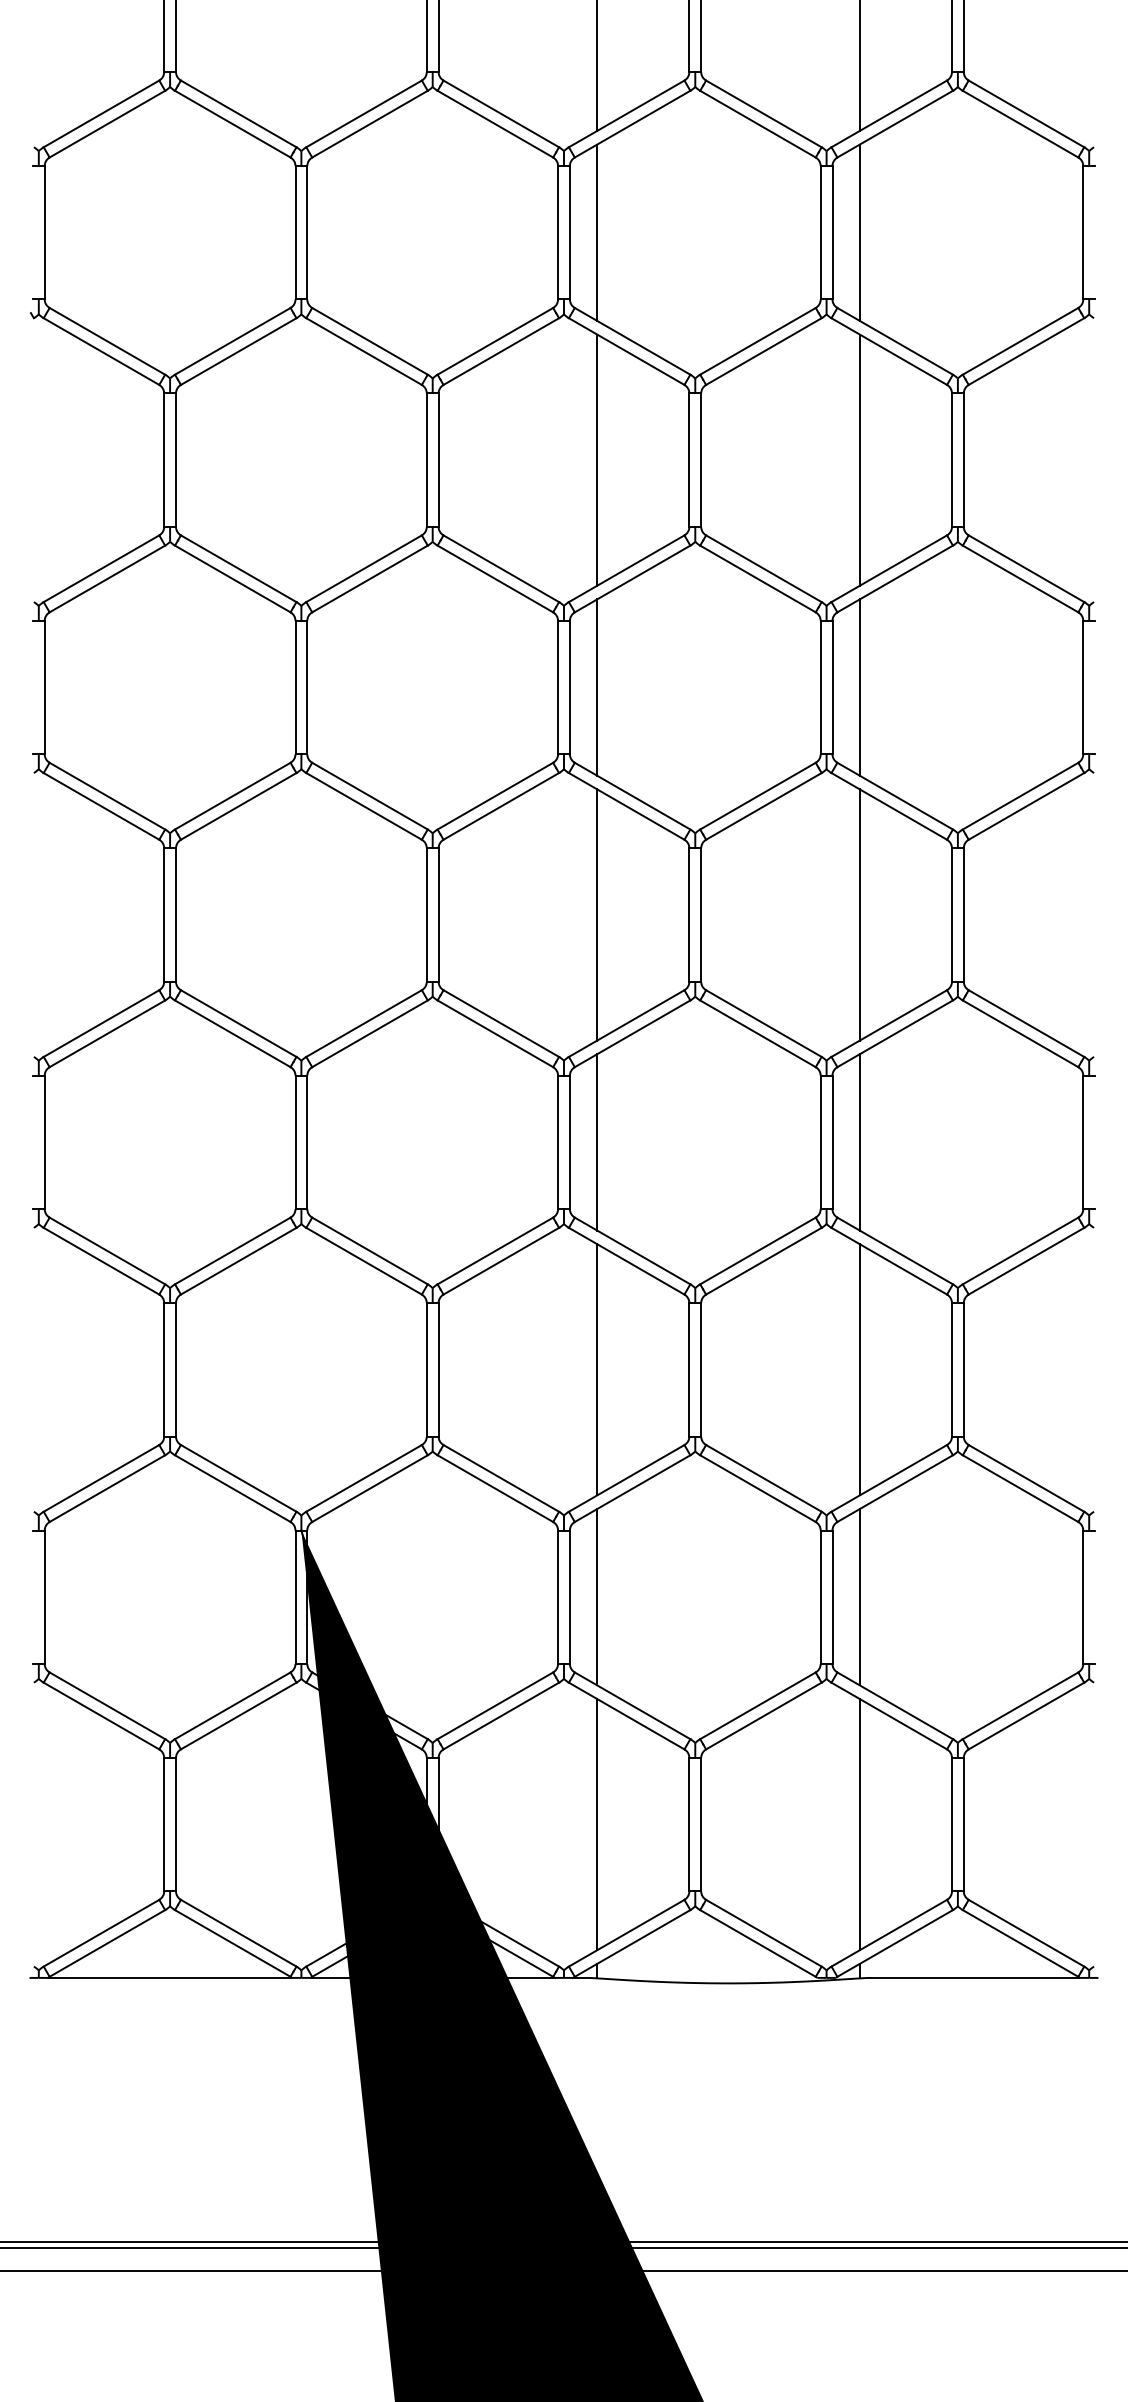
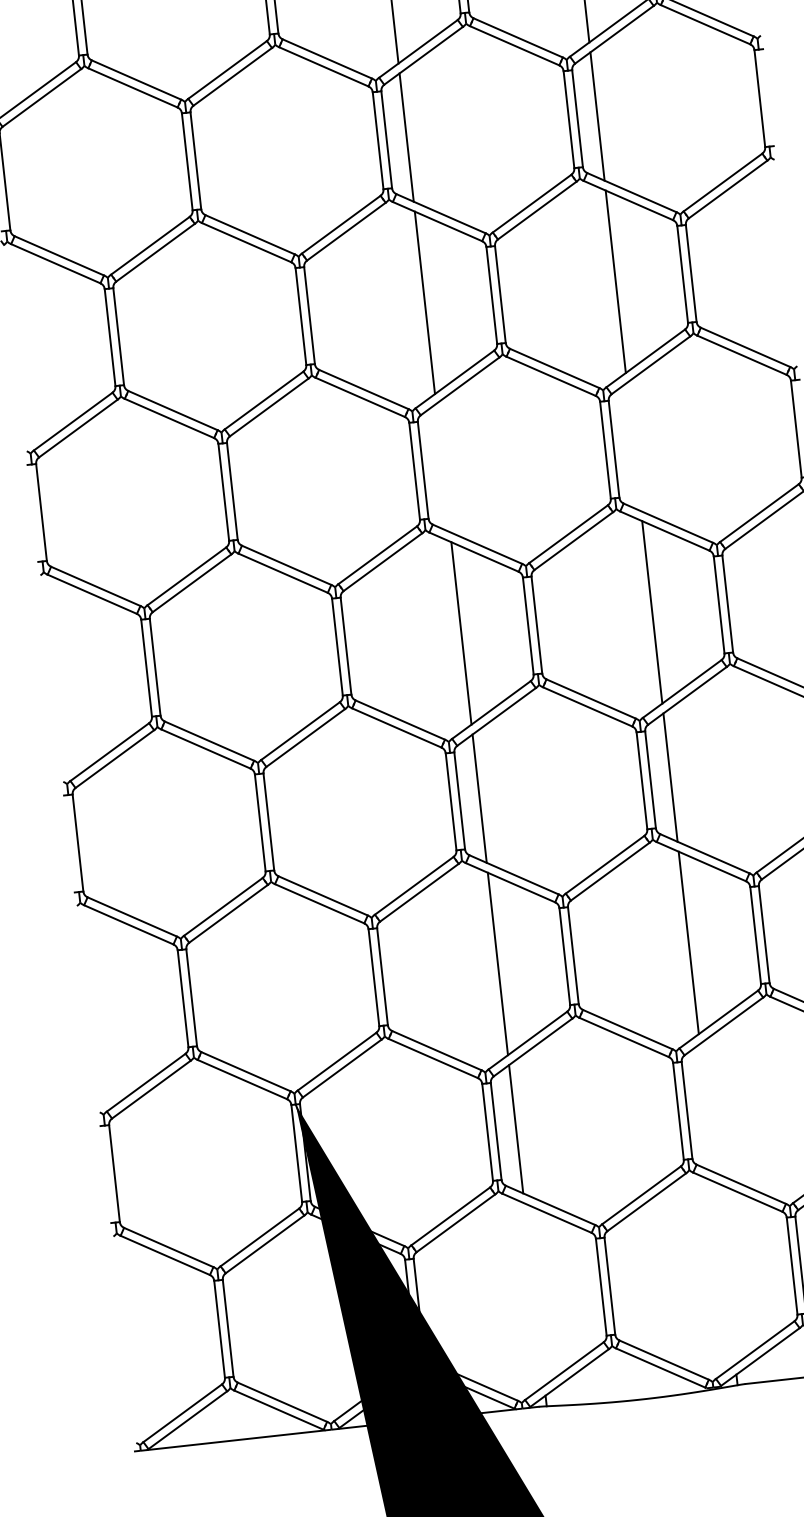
line: (597, 687) -> (443, 468), removed
line: (859, 687) -> (633, 447), removed
line: (859, 1596) -> (706, 1107), removed
line: (597, 1824) -> (534, 1294), removed
line: (859, 1824) -> (724, 1273), removed

